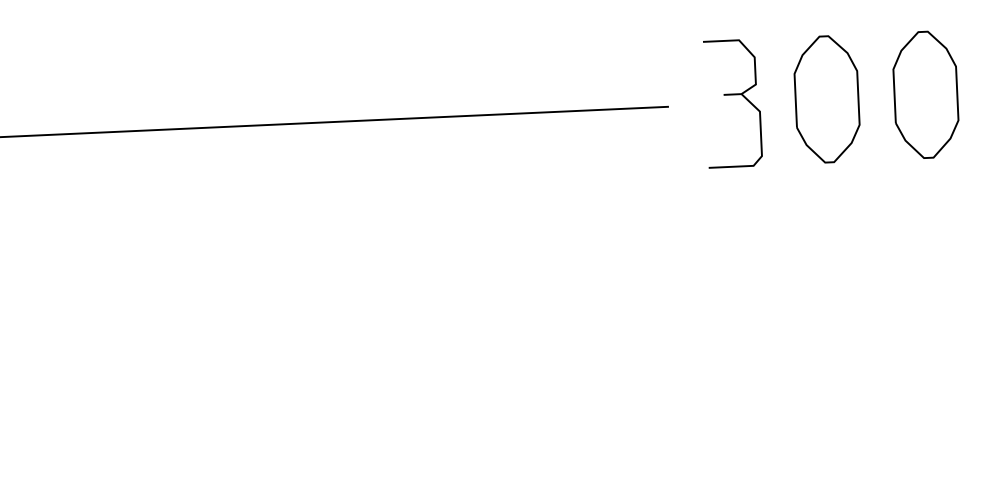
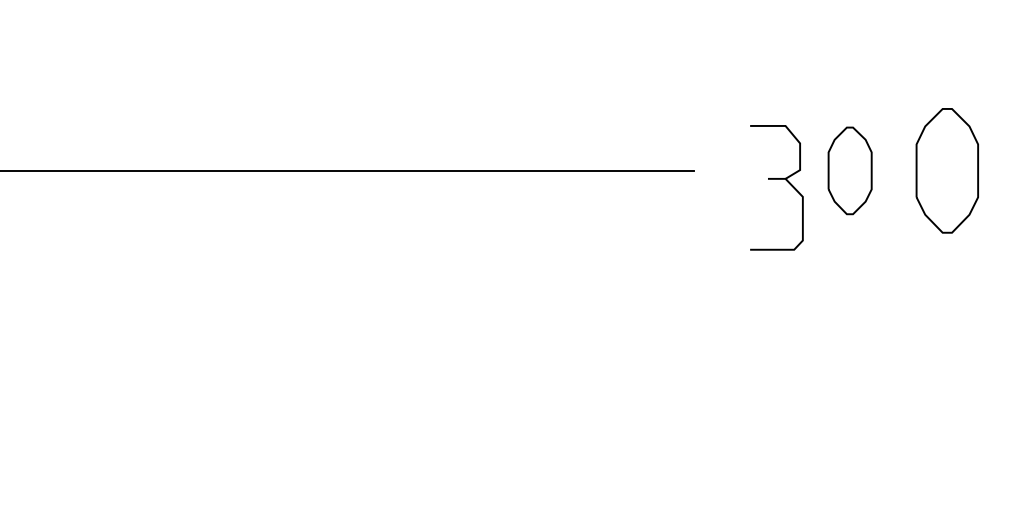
part: (732, 95) -> (776, 179), moved
part: (826, 99) -> (849, 170), size x0.7

